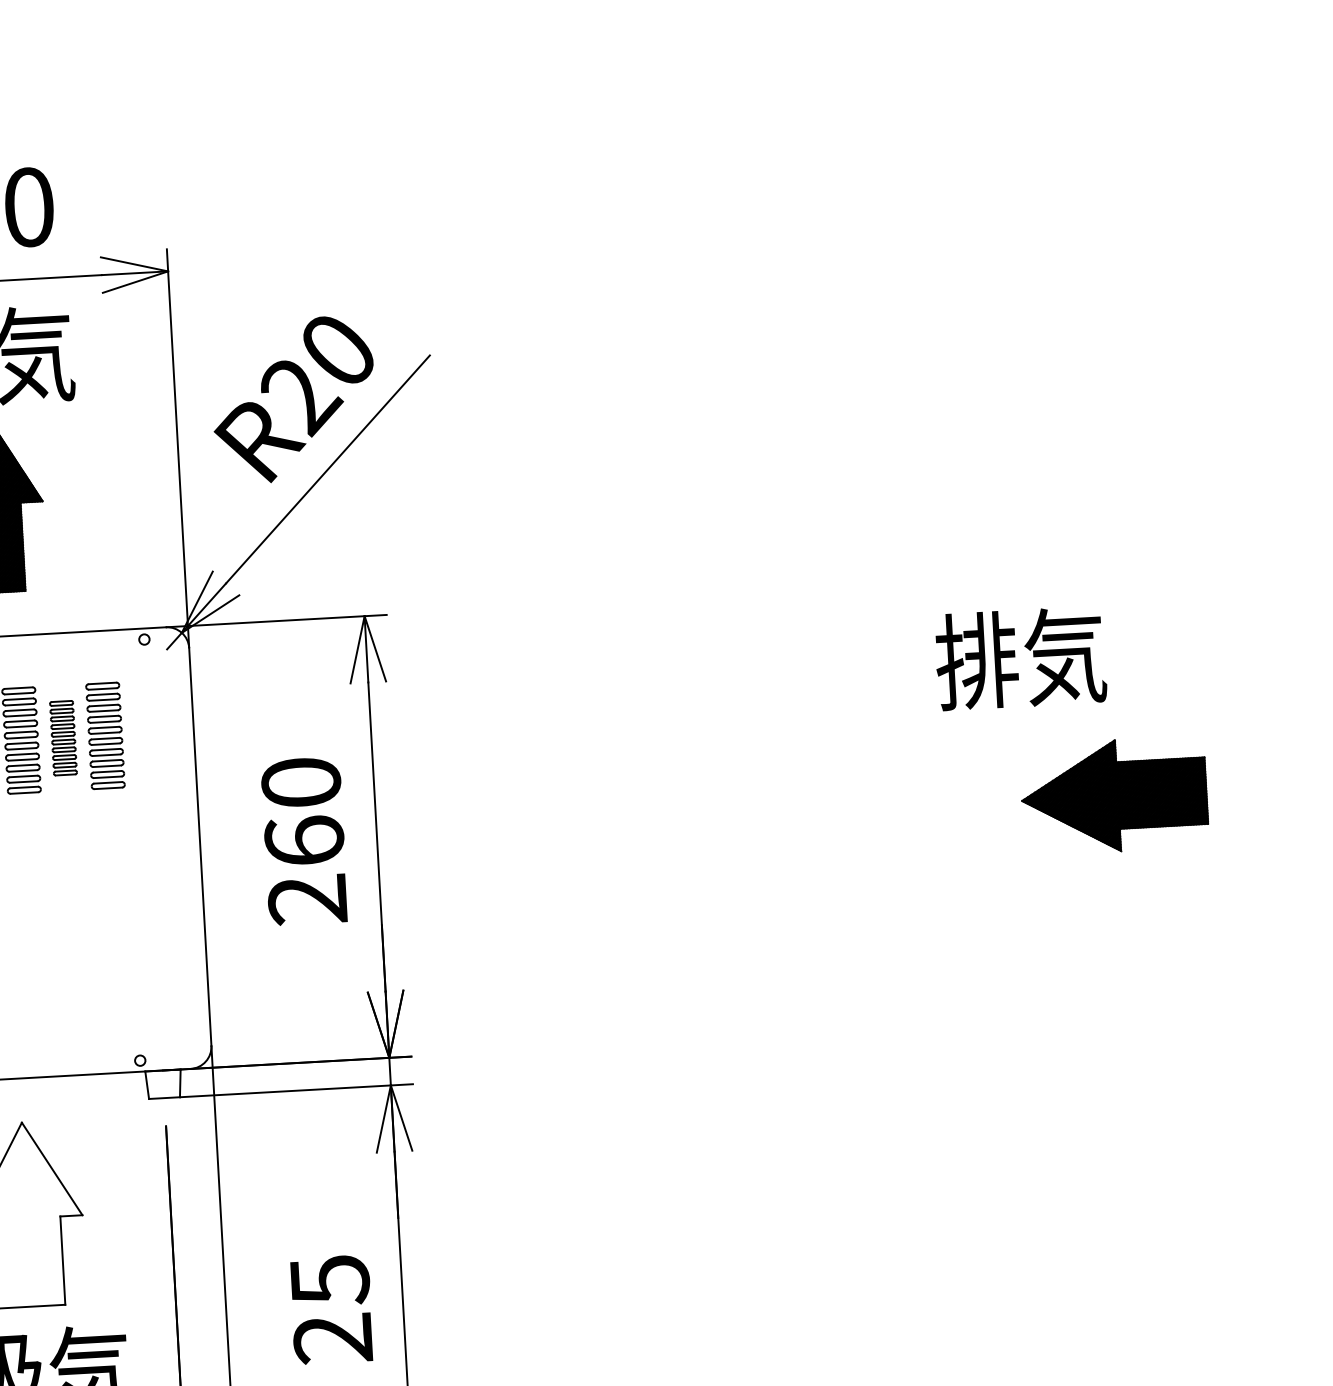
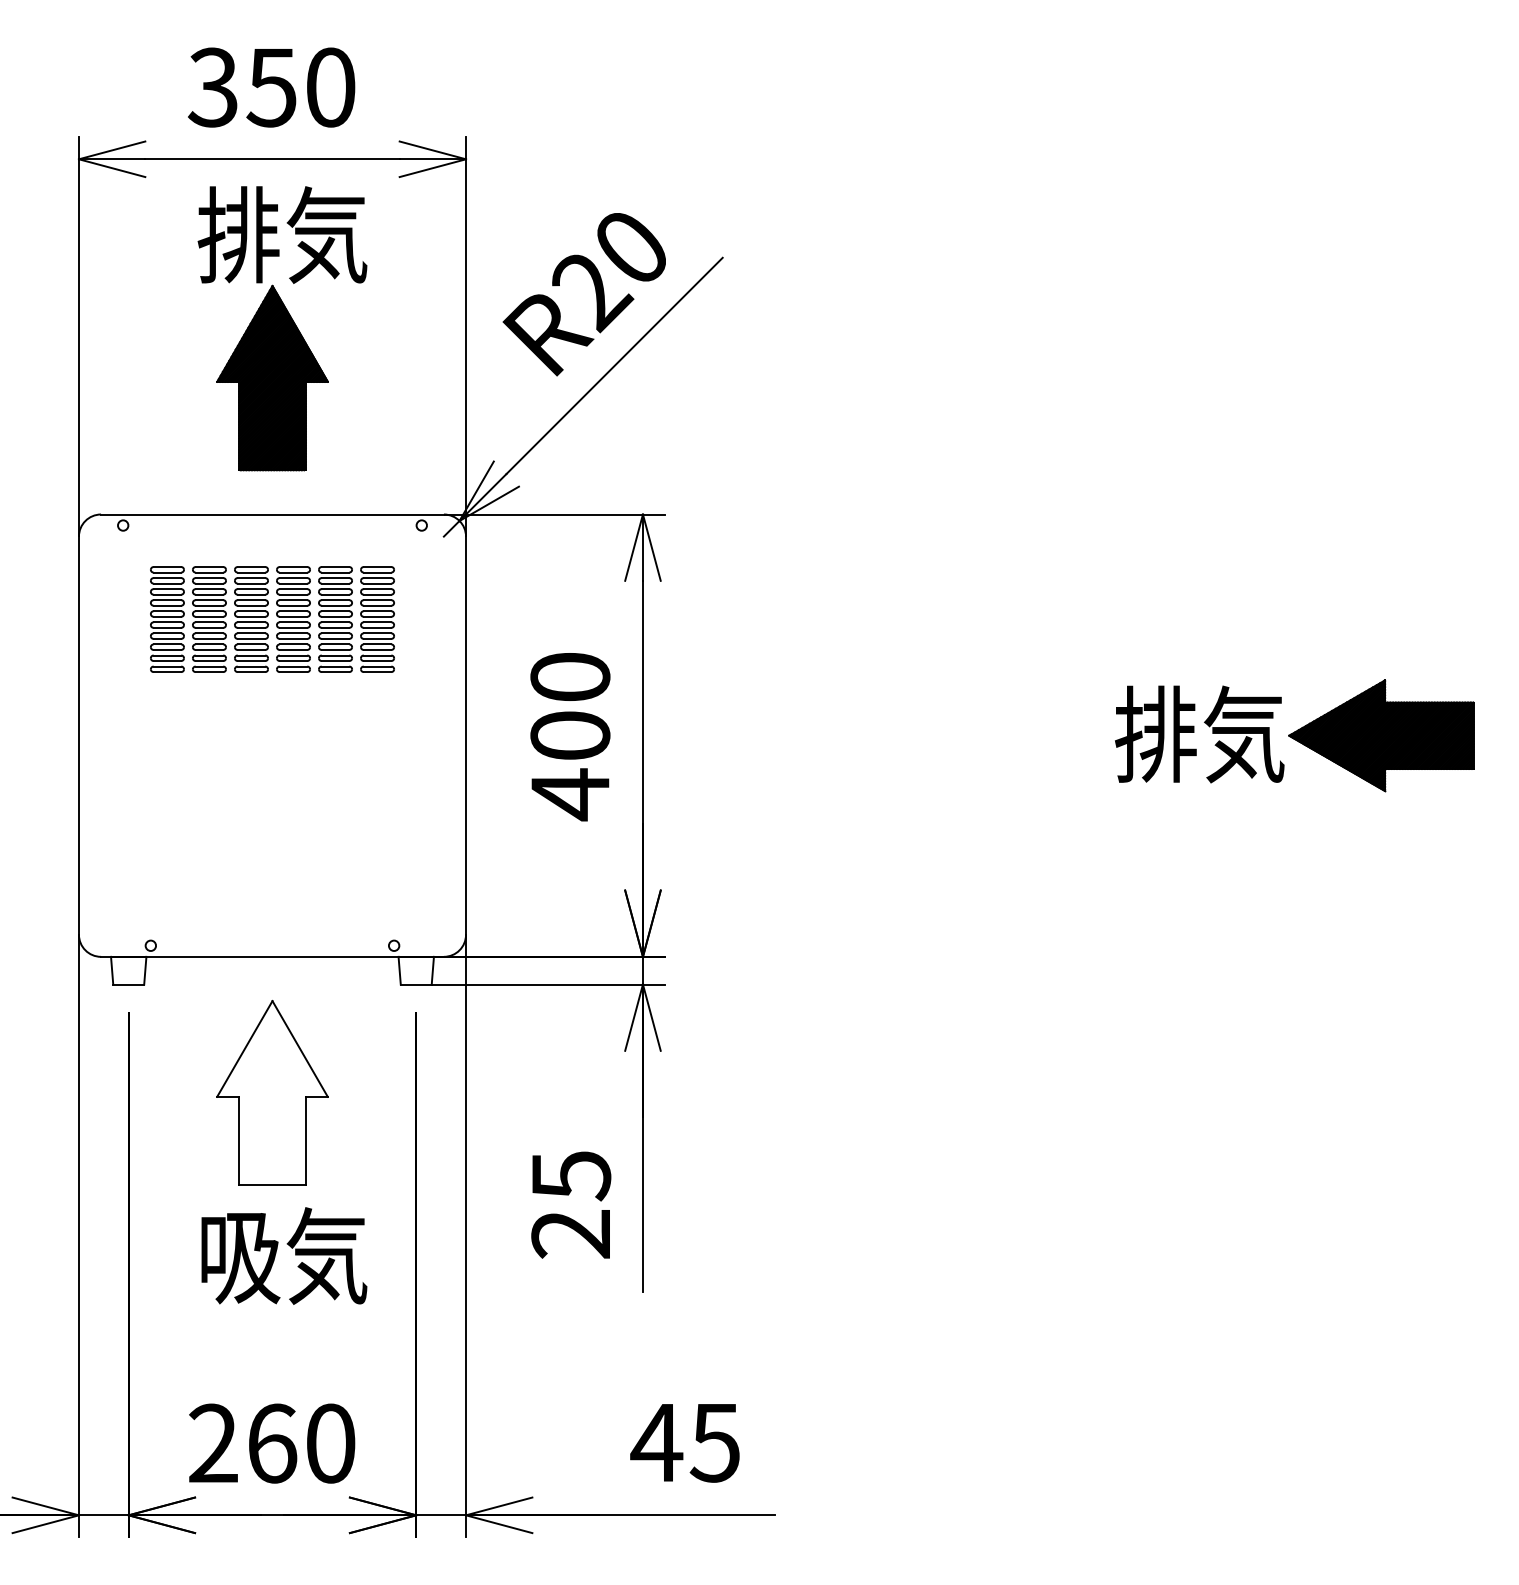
text: (1020, 658) -> (1199, 734), moved
part: (63, 738) -> (335, 619), size x1.43
text: (306, 871) -> (570, 766), 260 -> 400

